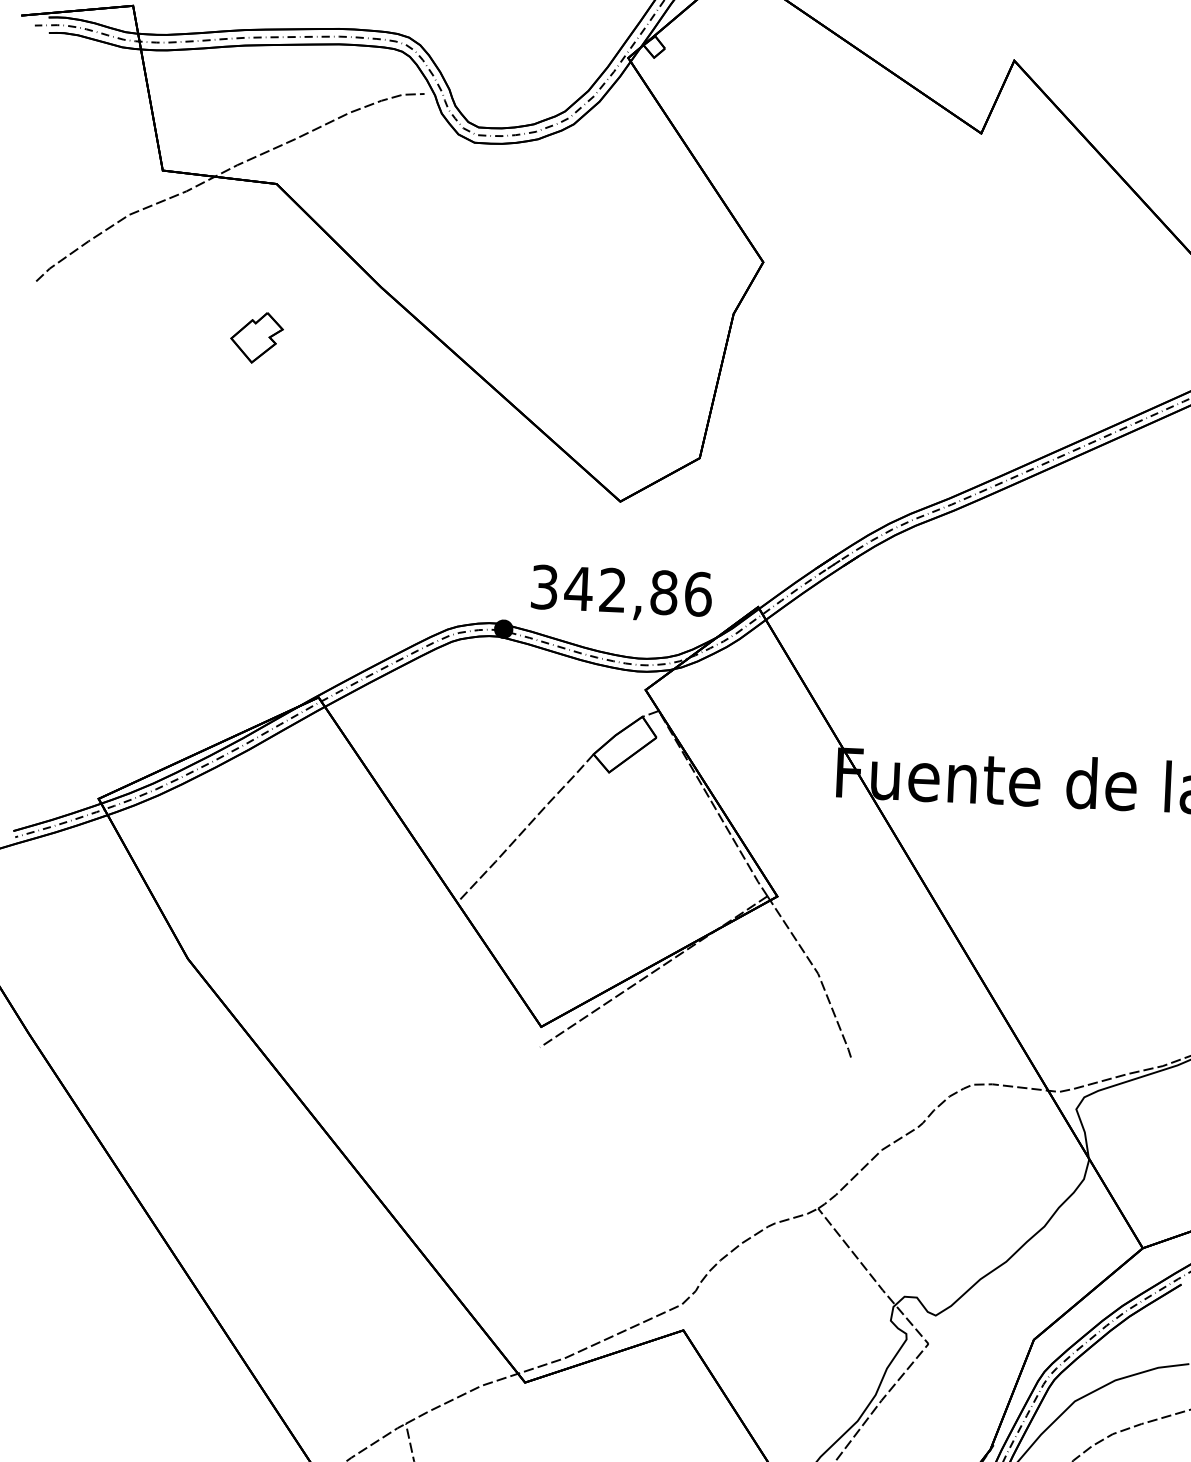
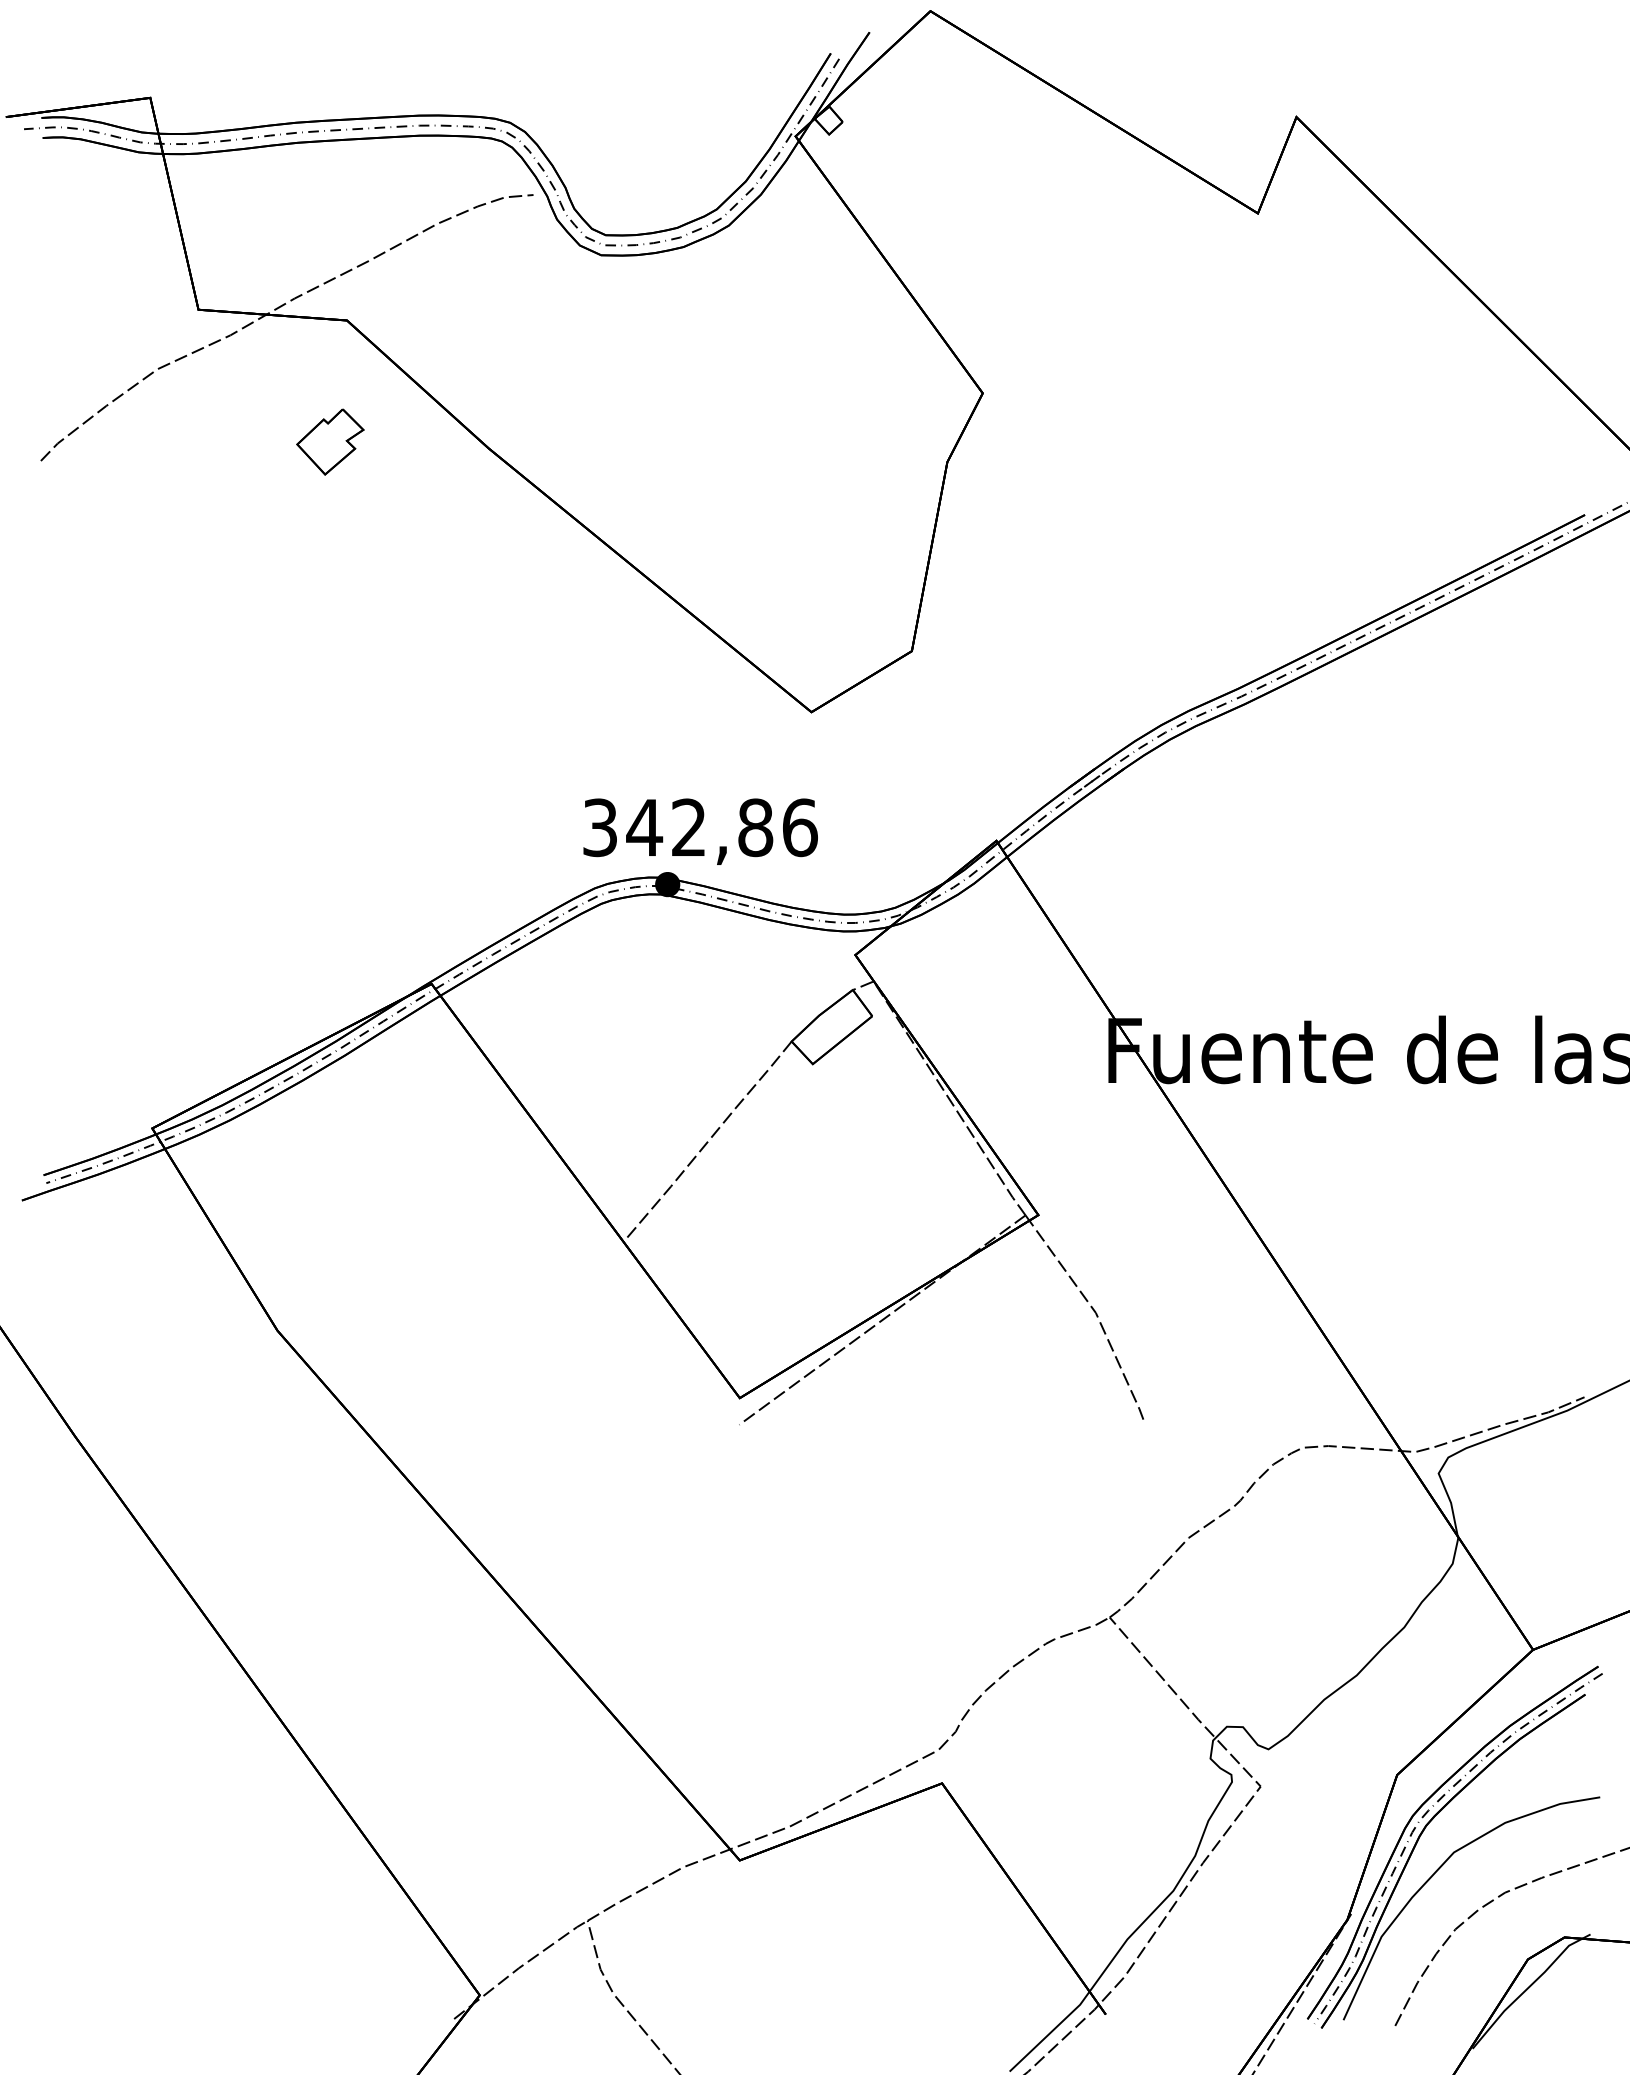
part: (257, 337) -> (330, 441), moved
text: (621, 593) -> (700, 831), moved

